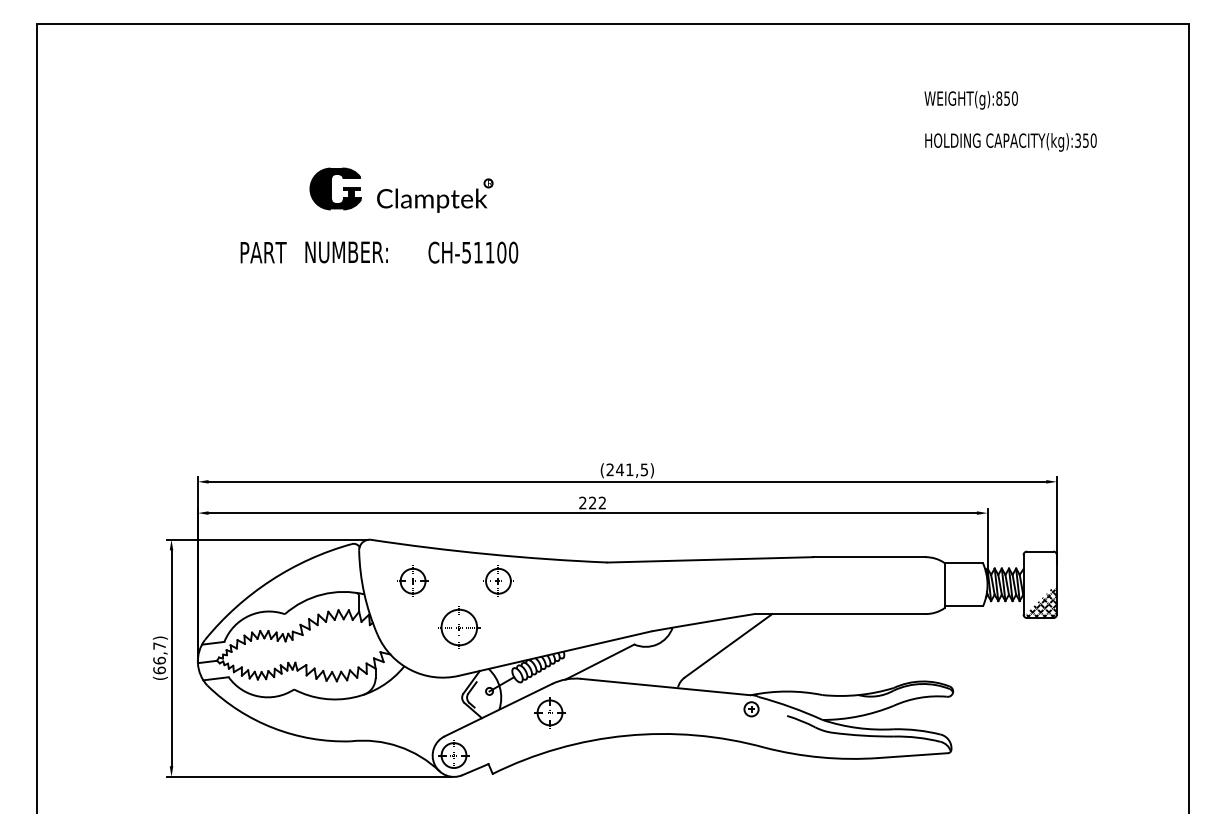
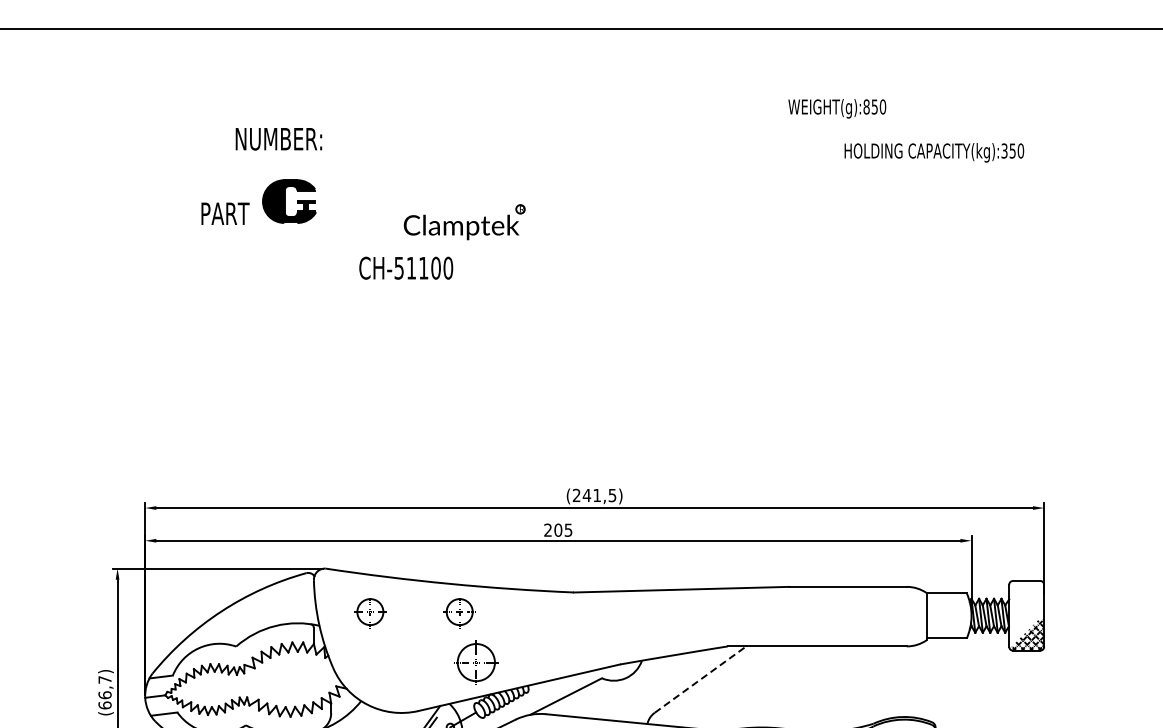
text: (970, 100) -> (836, 108), moved
text: (1010, 142) -> (933, 152), moved
part: (435, 195) -> (464, 222), moved
text: (263, 252) -> (225, 213), moved
text: (346, 252) -> (278, 139), moved
text: (473, 252) -> (406, 268), moved
text: (596, 502) -> (562, 529), 222 -> 205
part: (459, 627) -> (476, 662), moved
line: (728, 645) -> (700, 679), solid -> dashed

